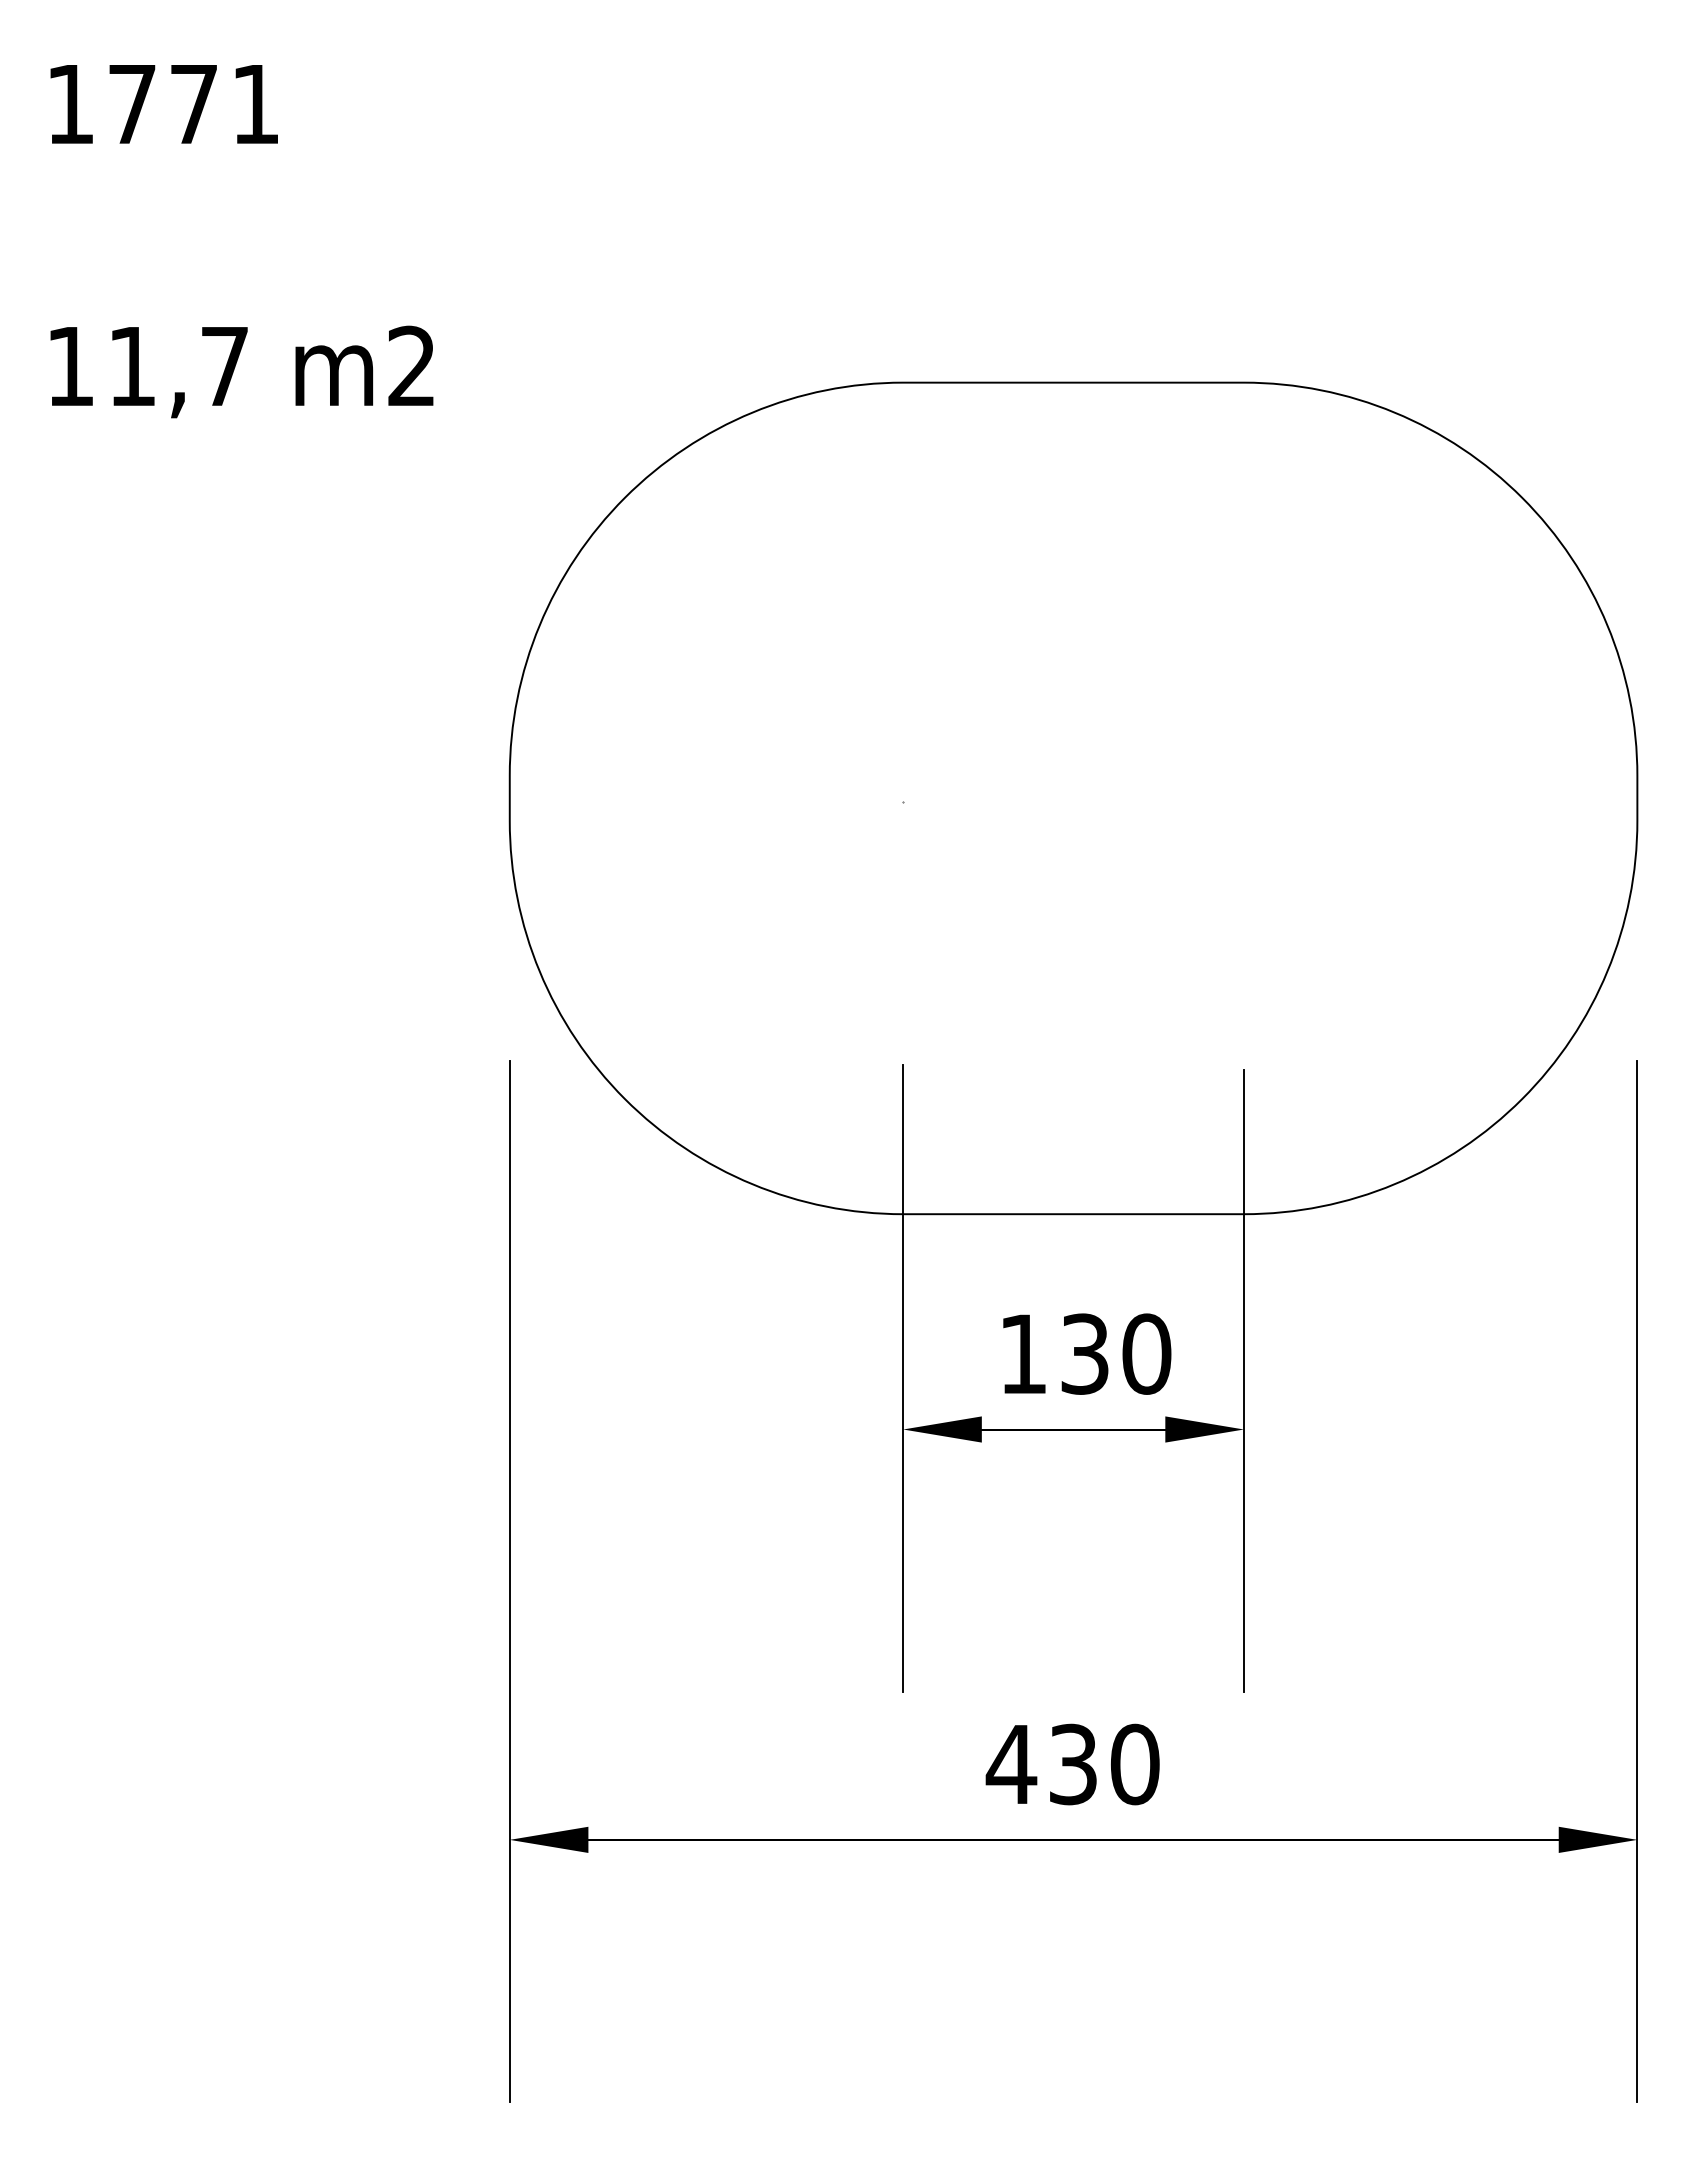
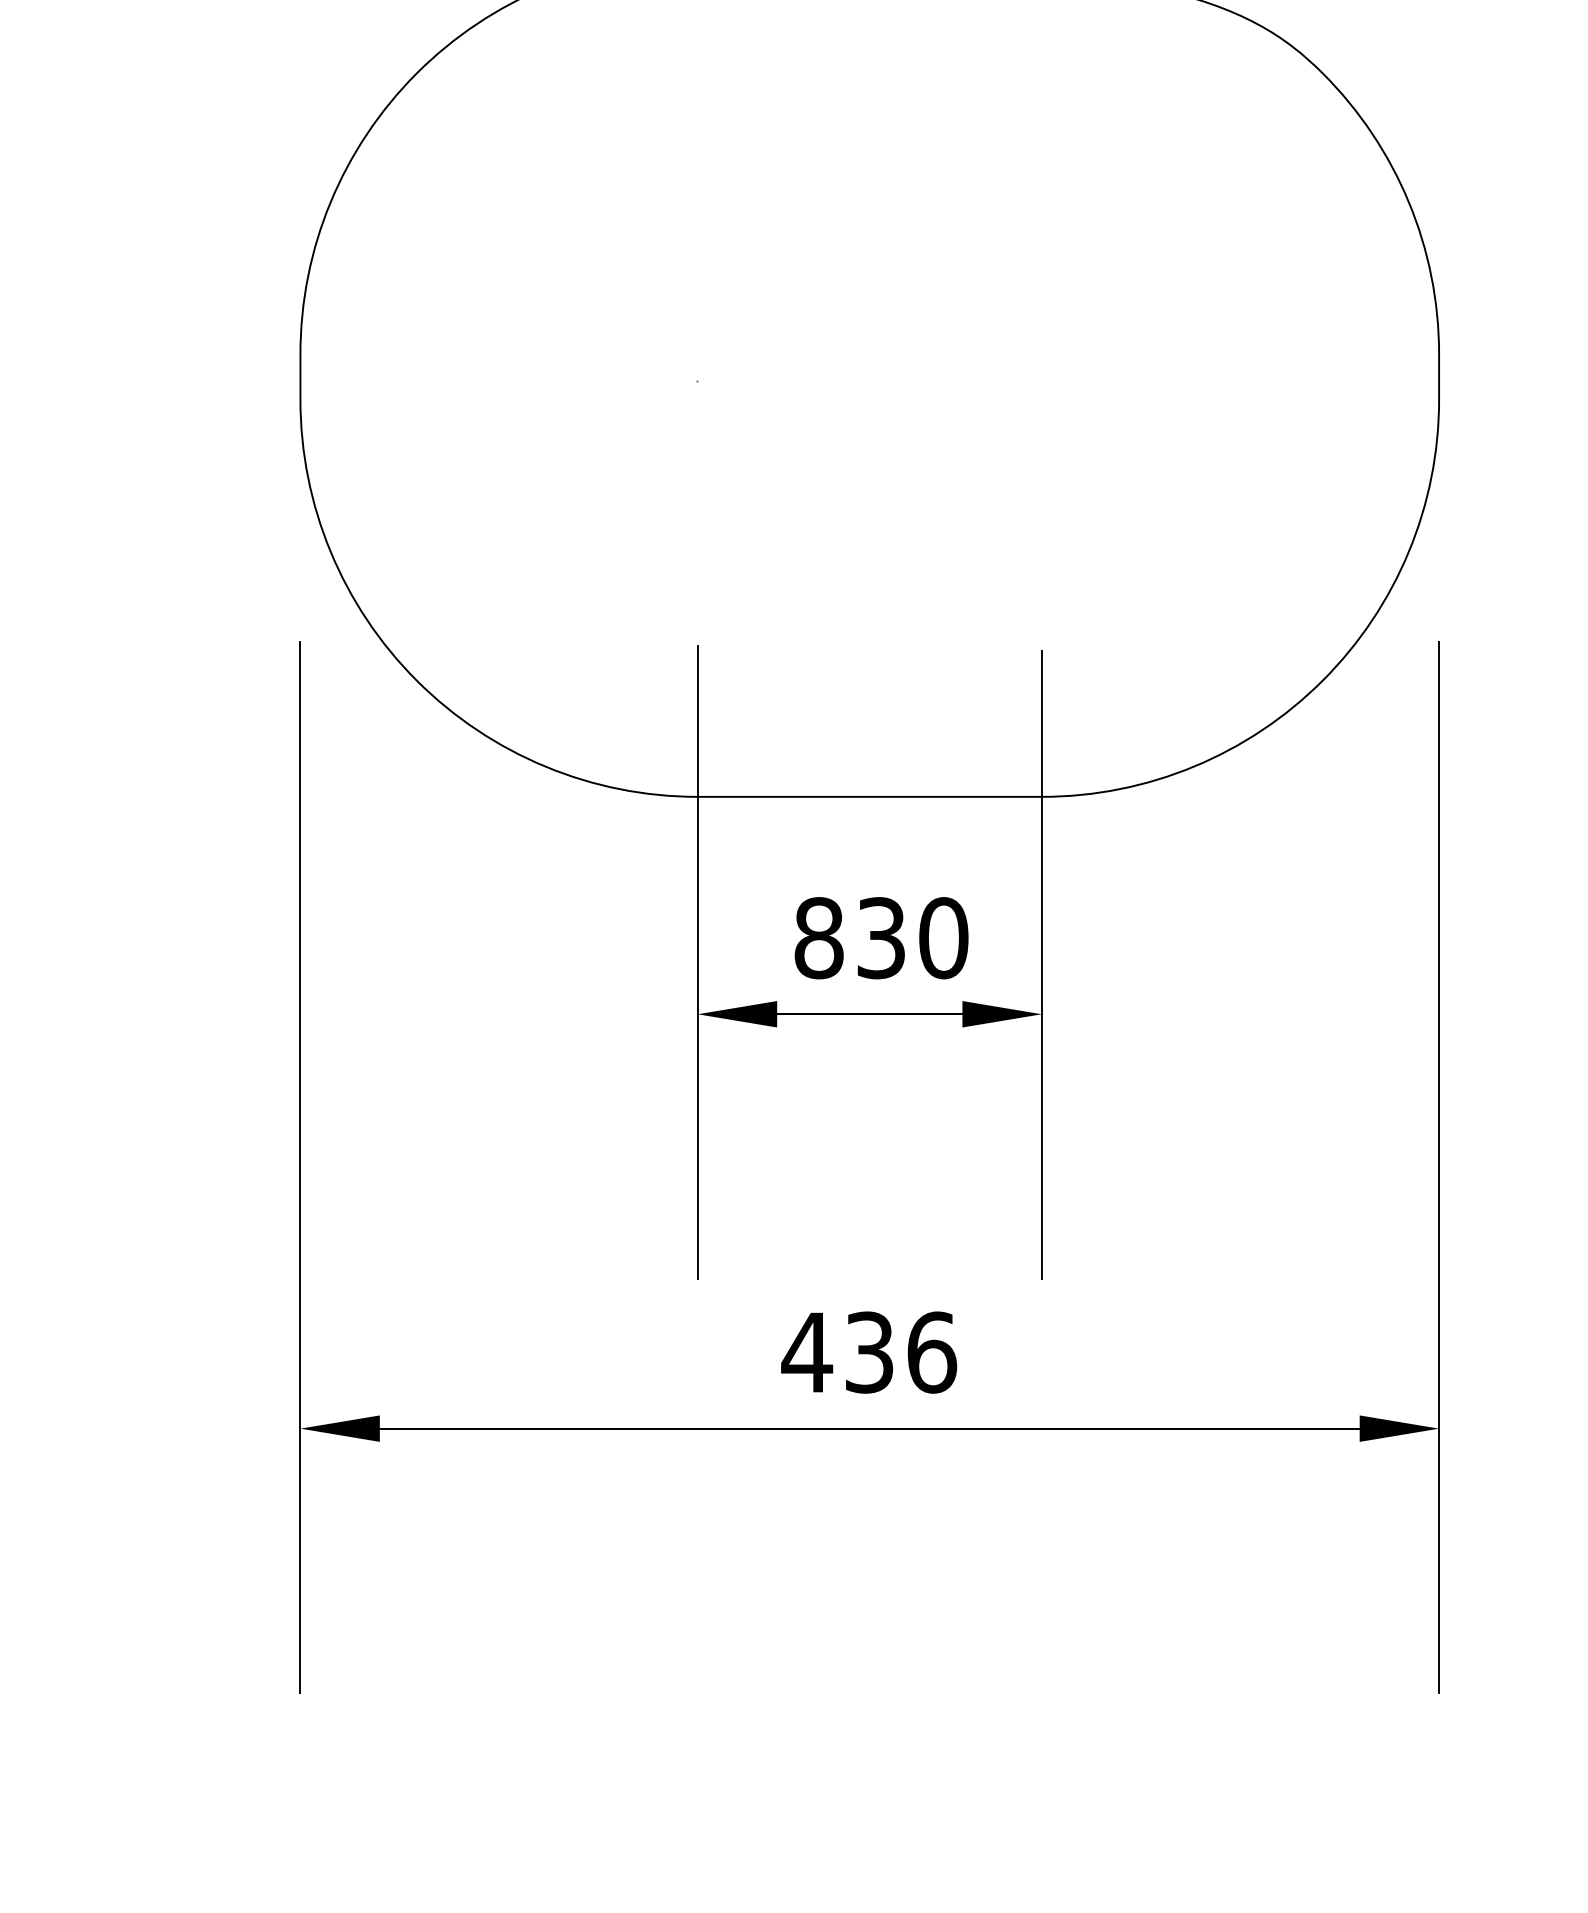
text: (1023, 1353) -> (819, 937), 130 -> 830
text: (1135, 1764) -> (932, 1352), 430 -> 436

